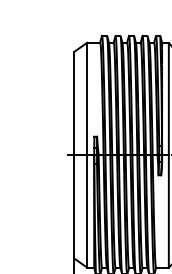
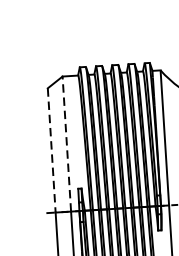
line: (87, 98) -> (67, 143), solid -> dashed
line: (74, 103) -> (51, 150), solid -> dashed

